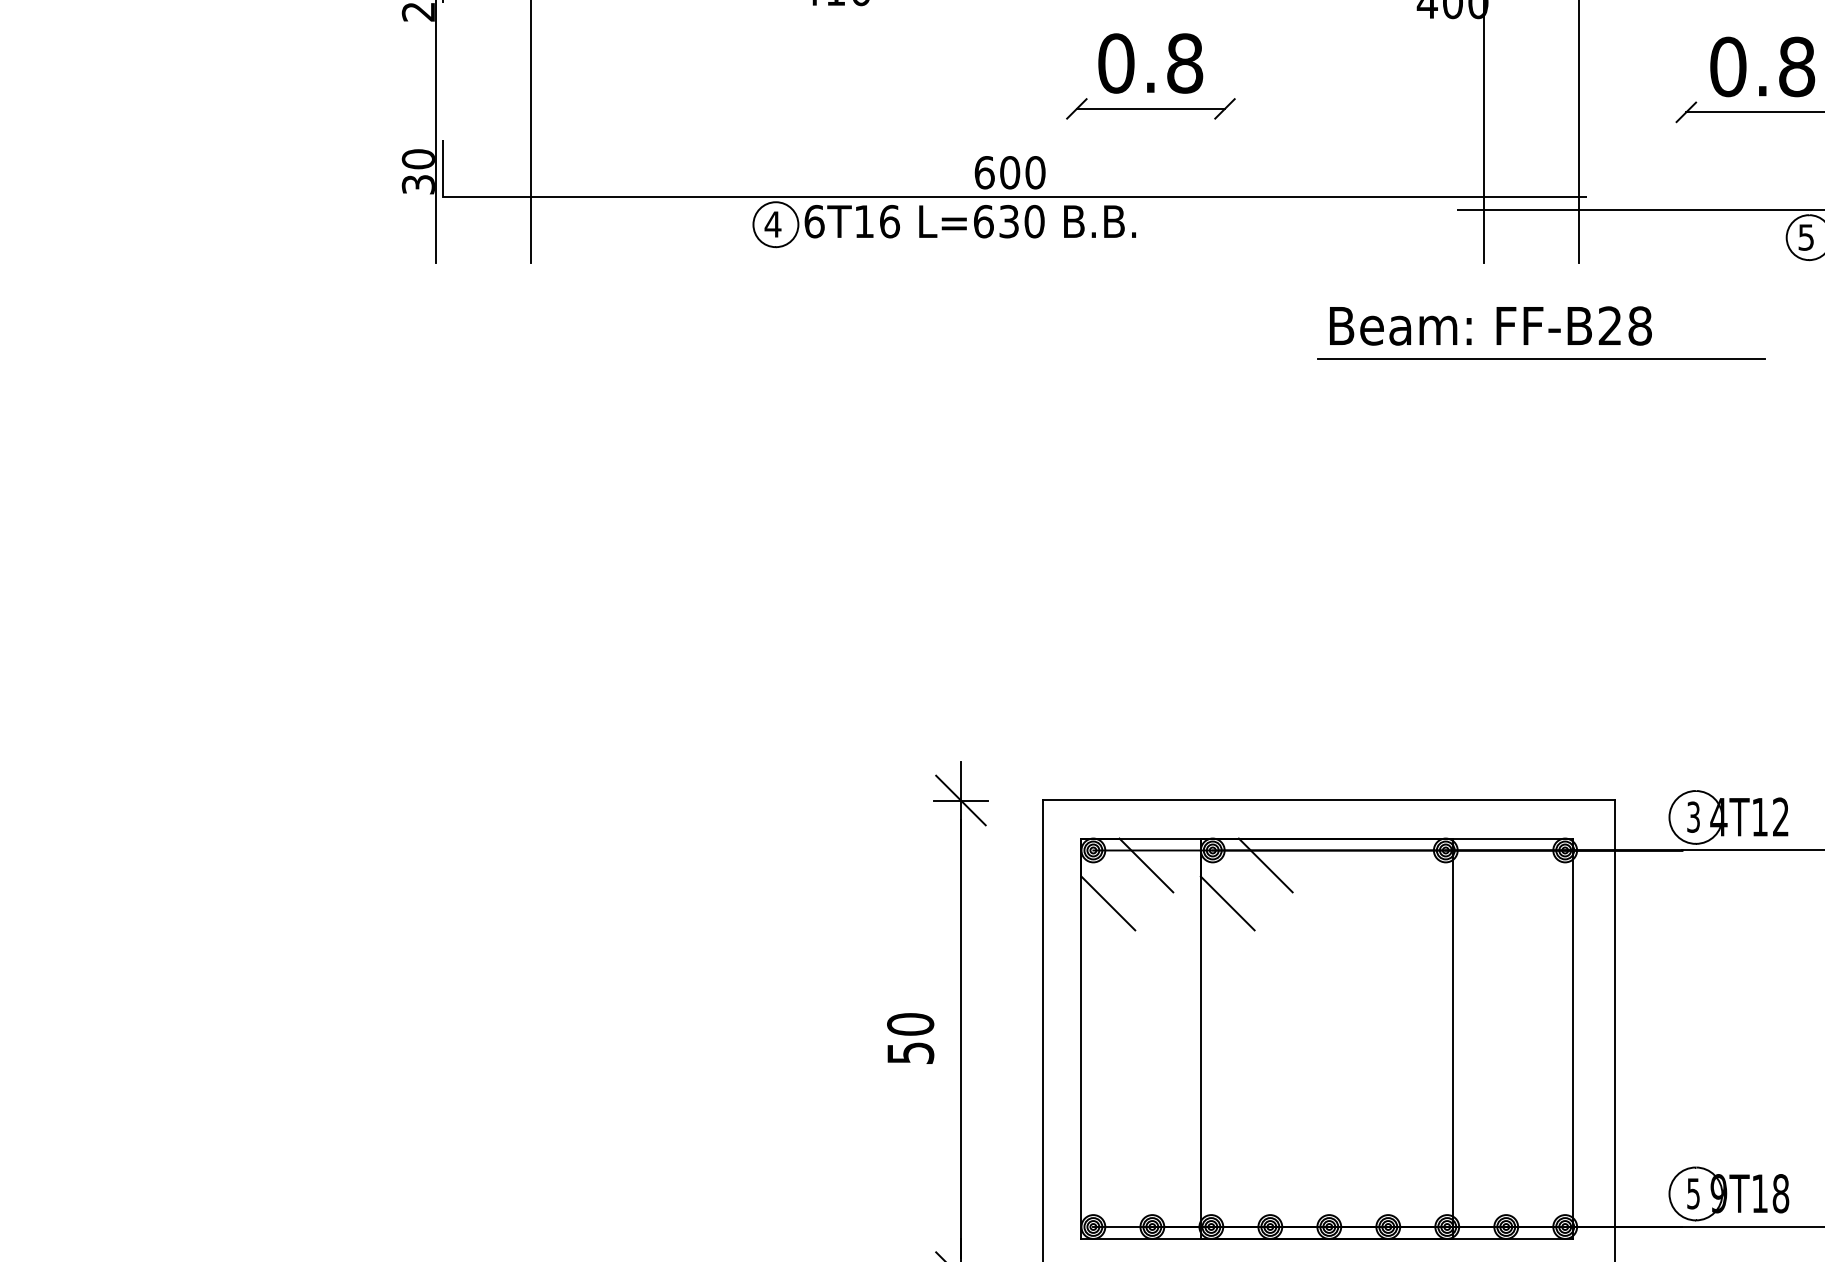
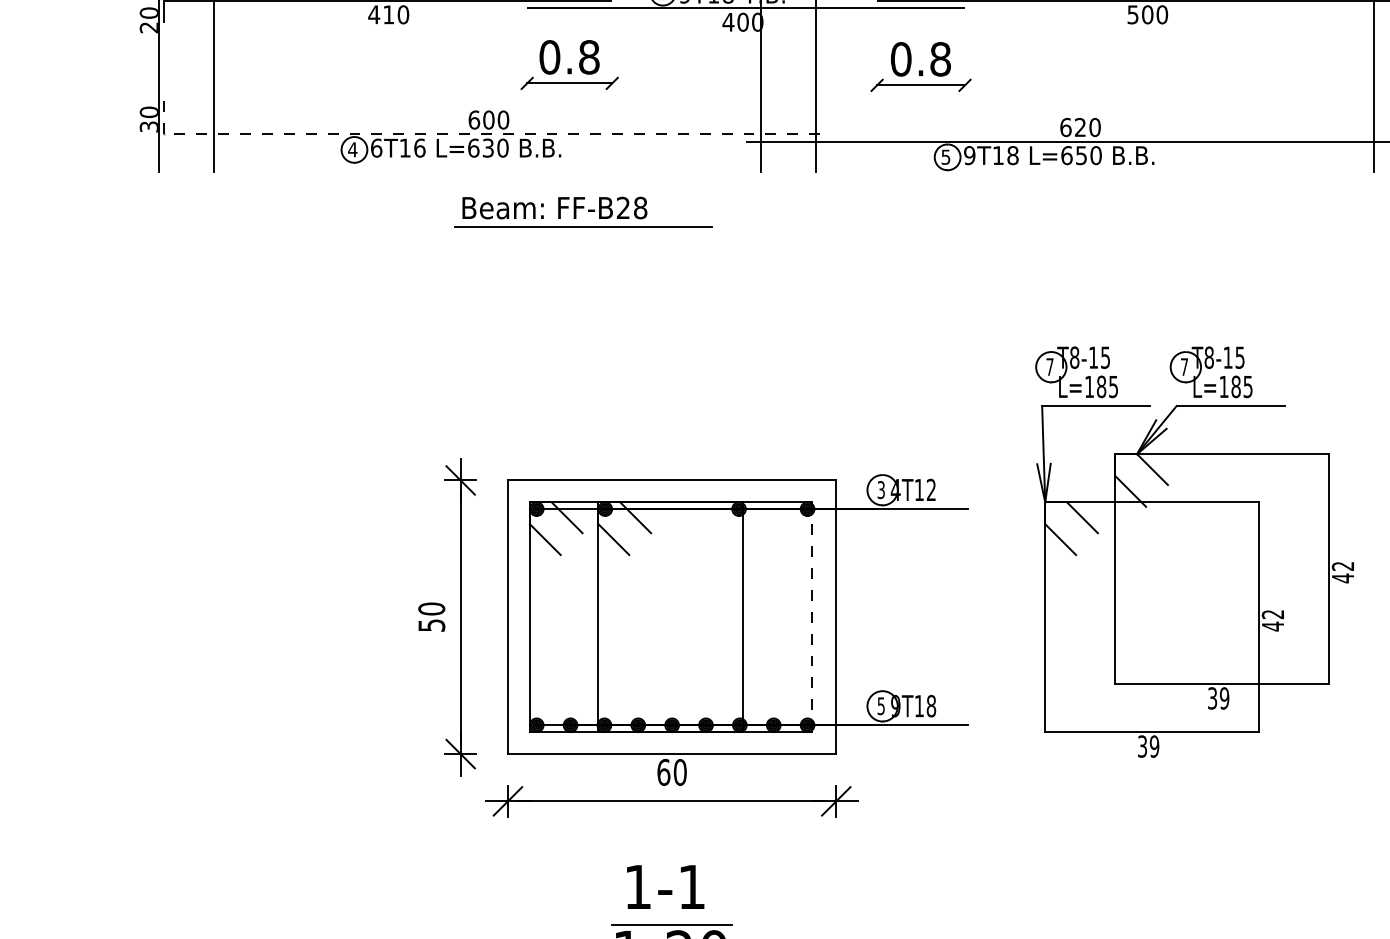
line: (986, 197) -> (475, 134), solid -> dashed
part: (1540, 331) -> (583, 211), moved
line: (1572, 1039) -> (811, 617), solid -> dashed

